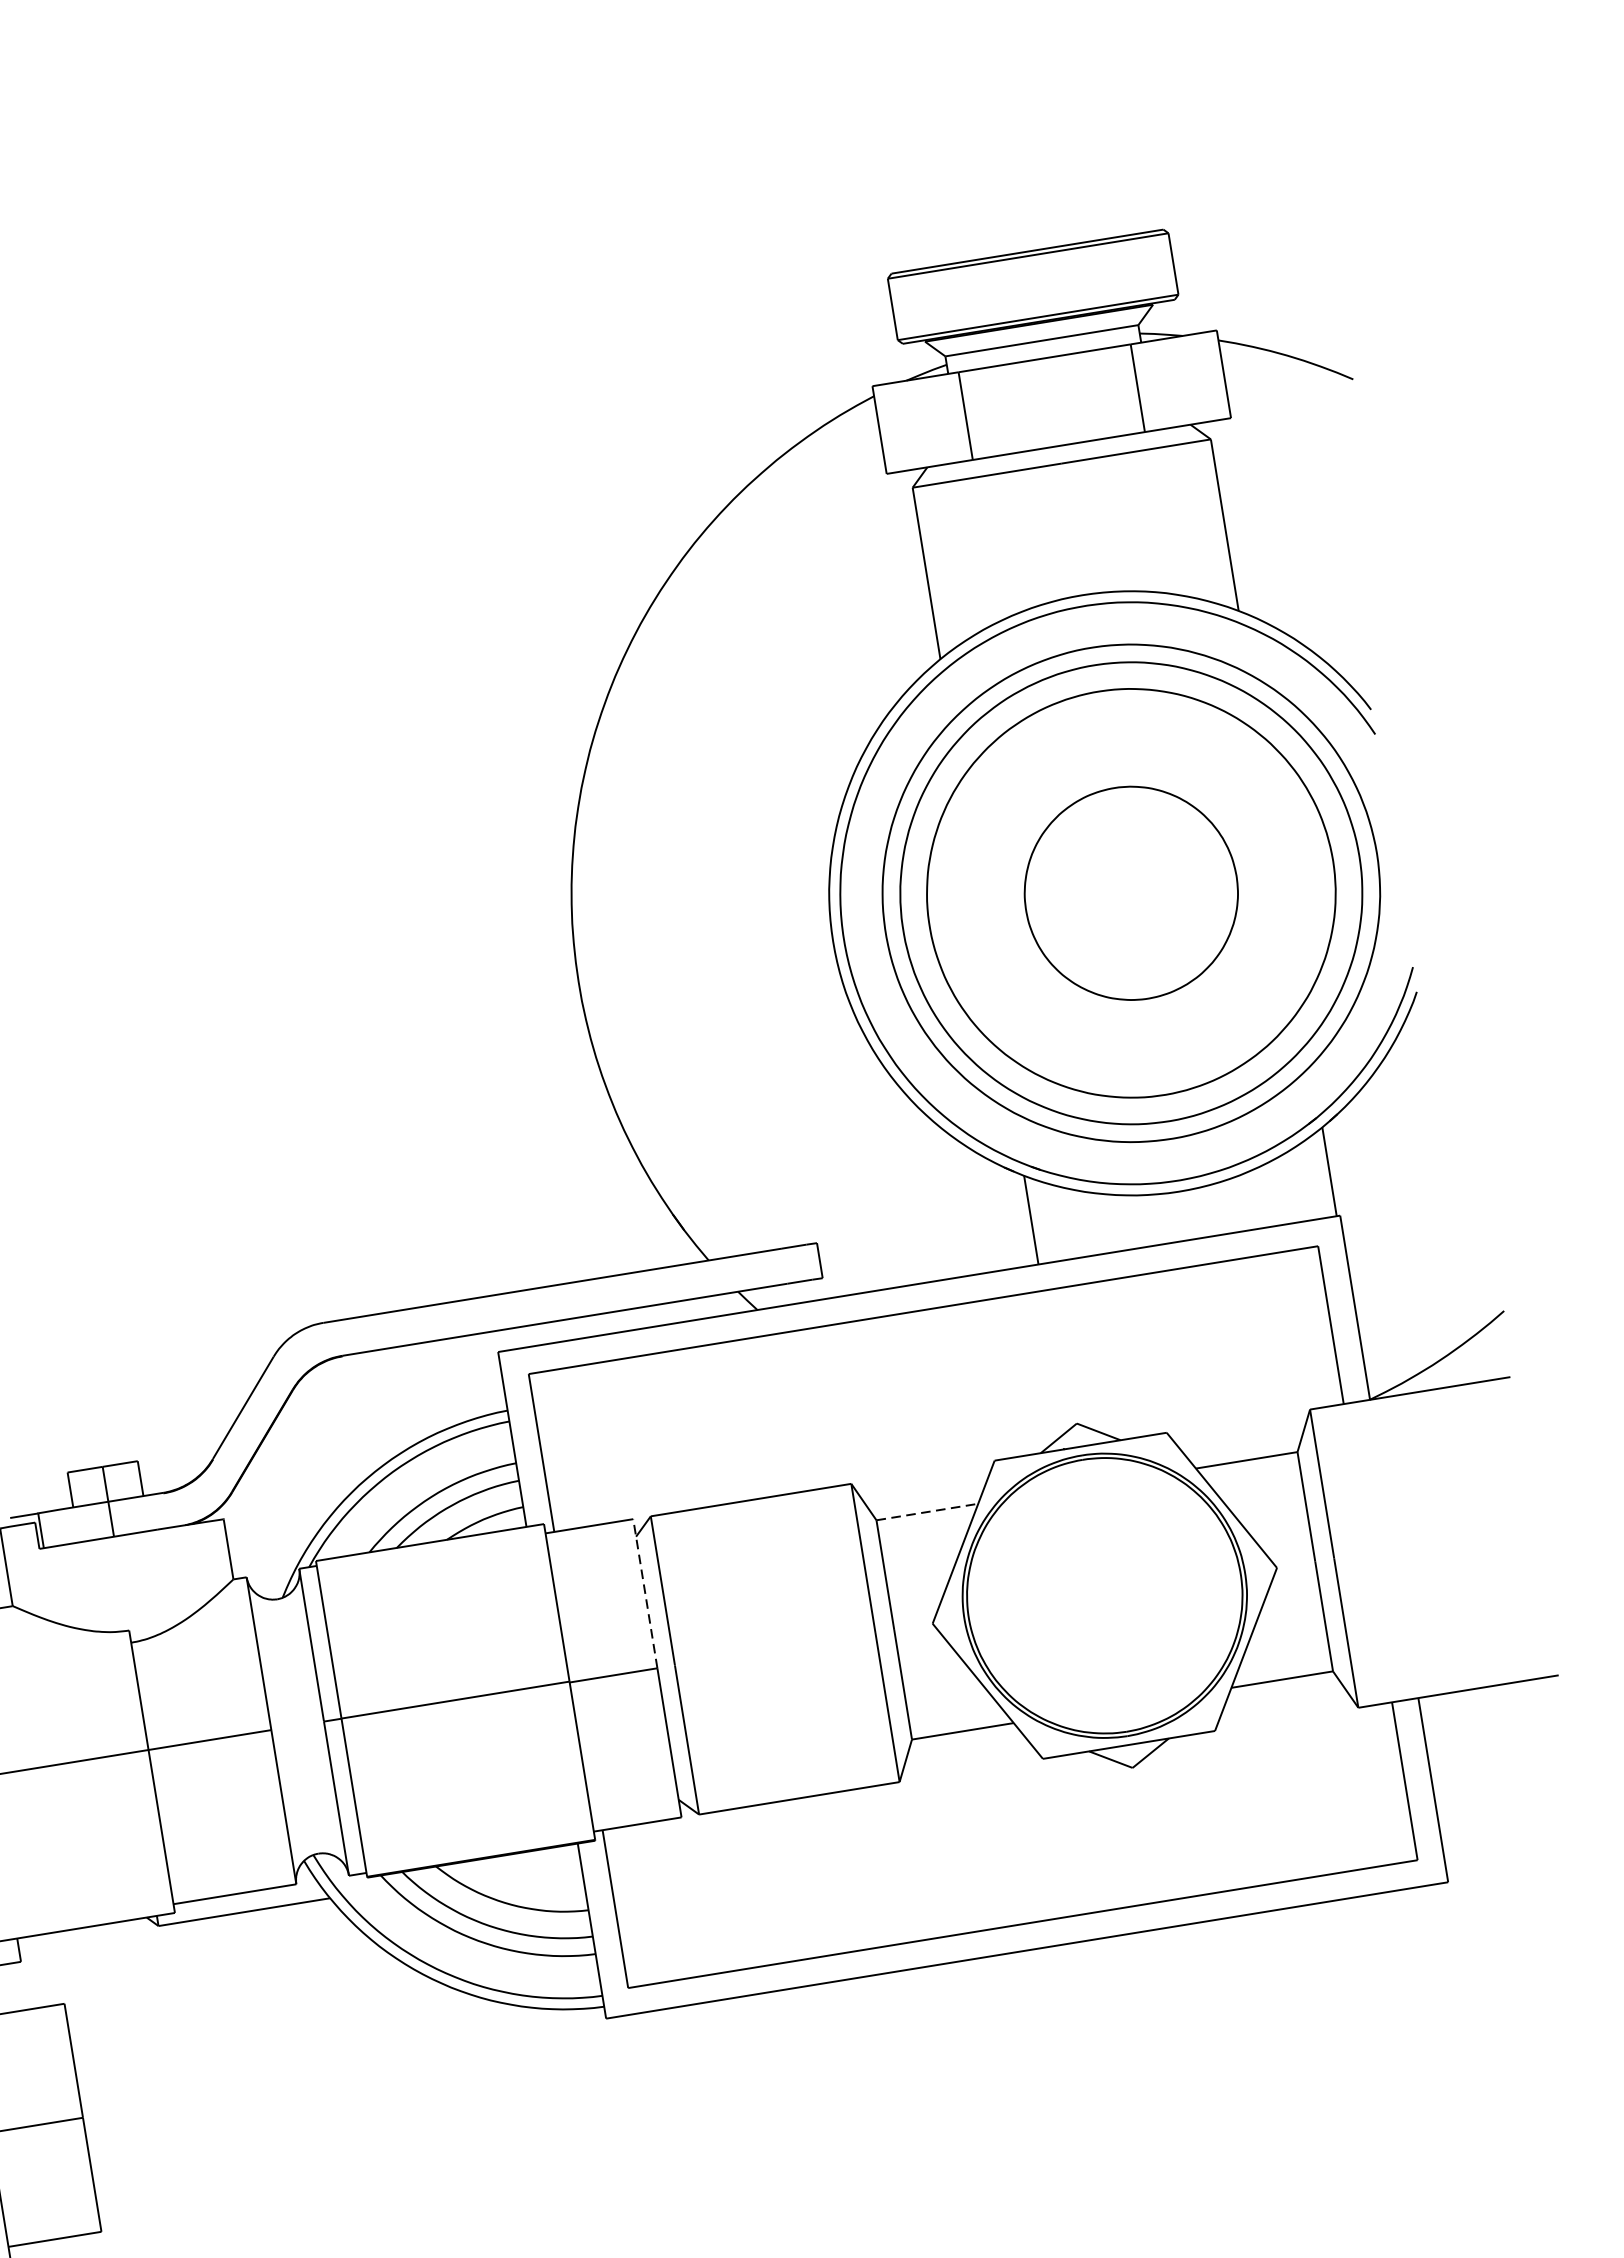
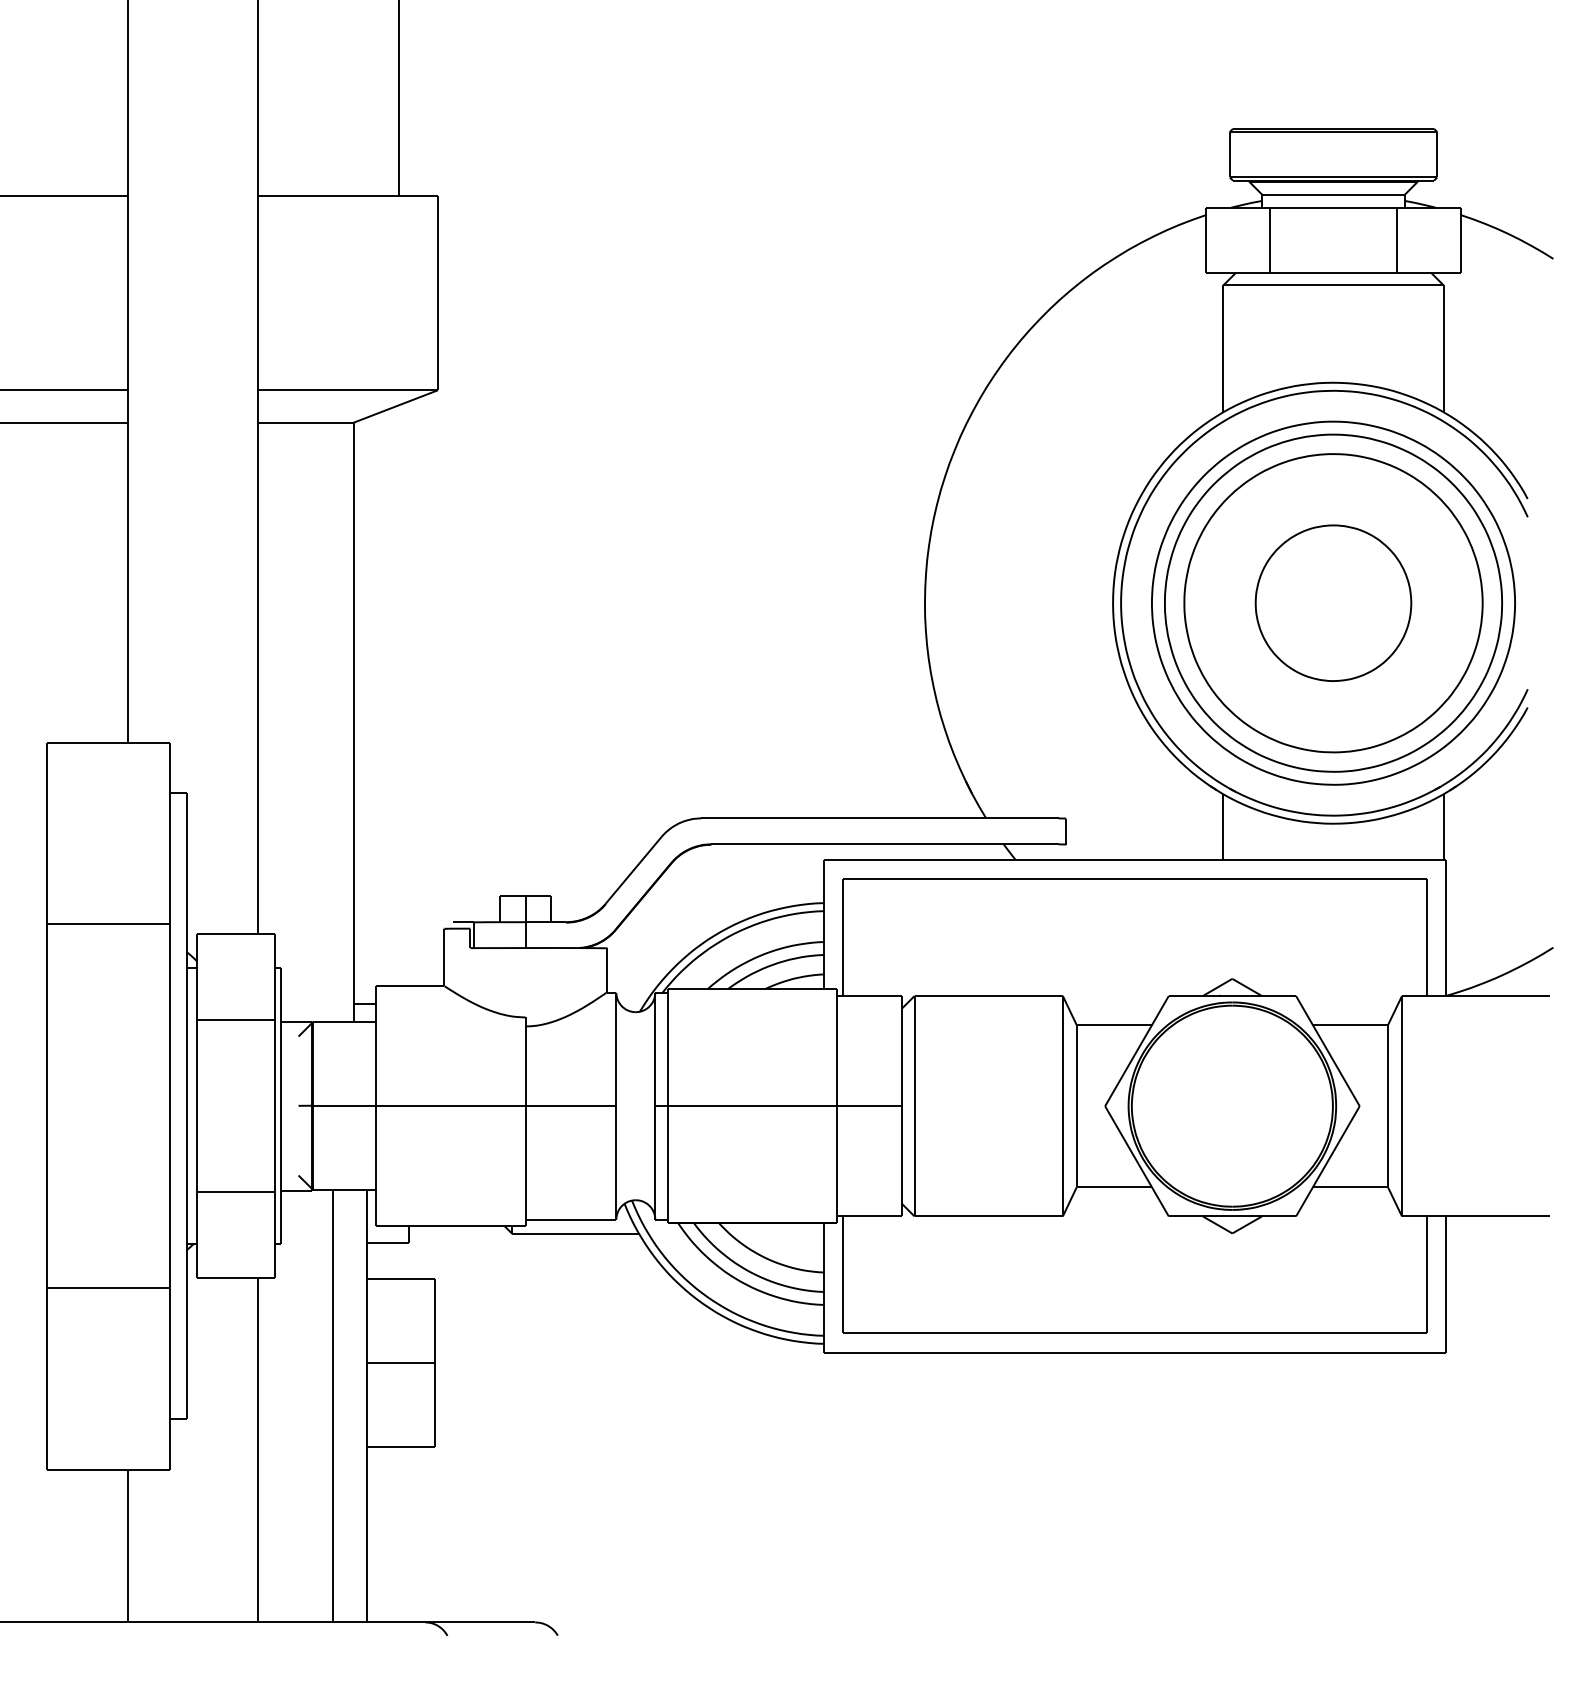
line: (927, 1512) -> (1114, 1025), dashed -> solid
line: (645, 1592) -> (901, 1050), dashed -> solid

